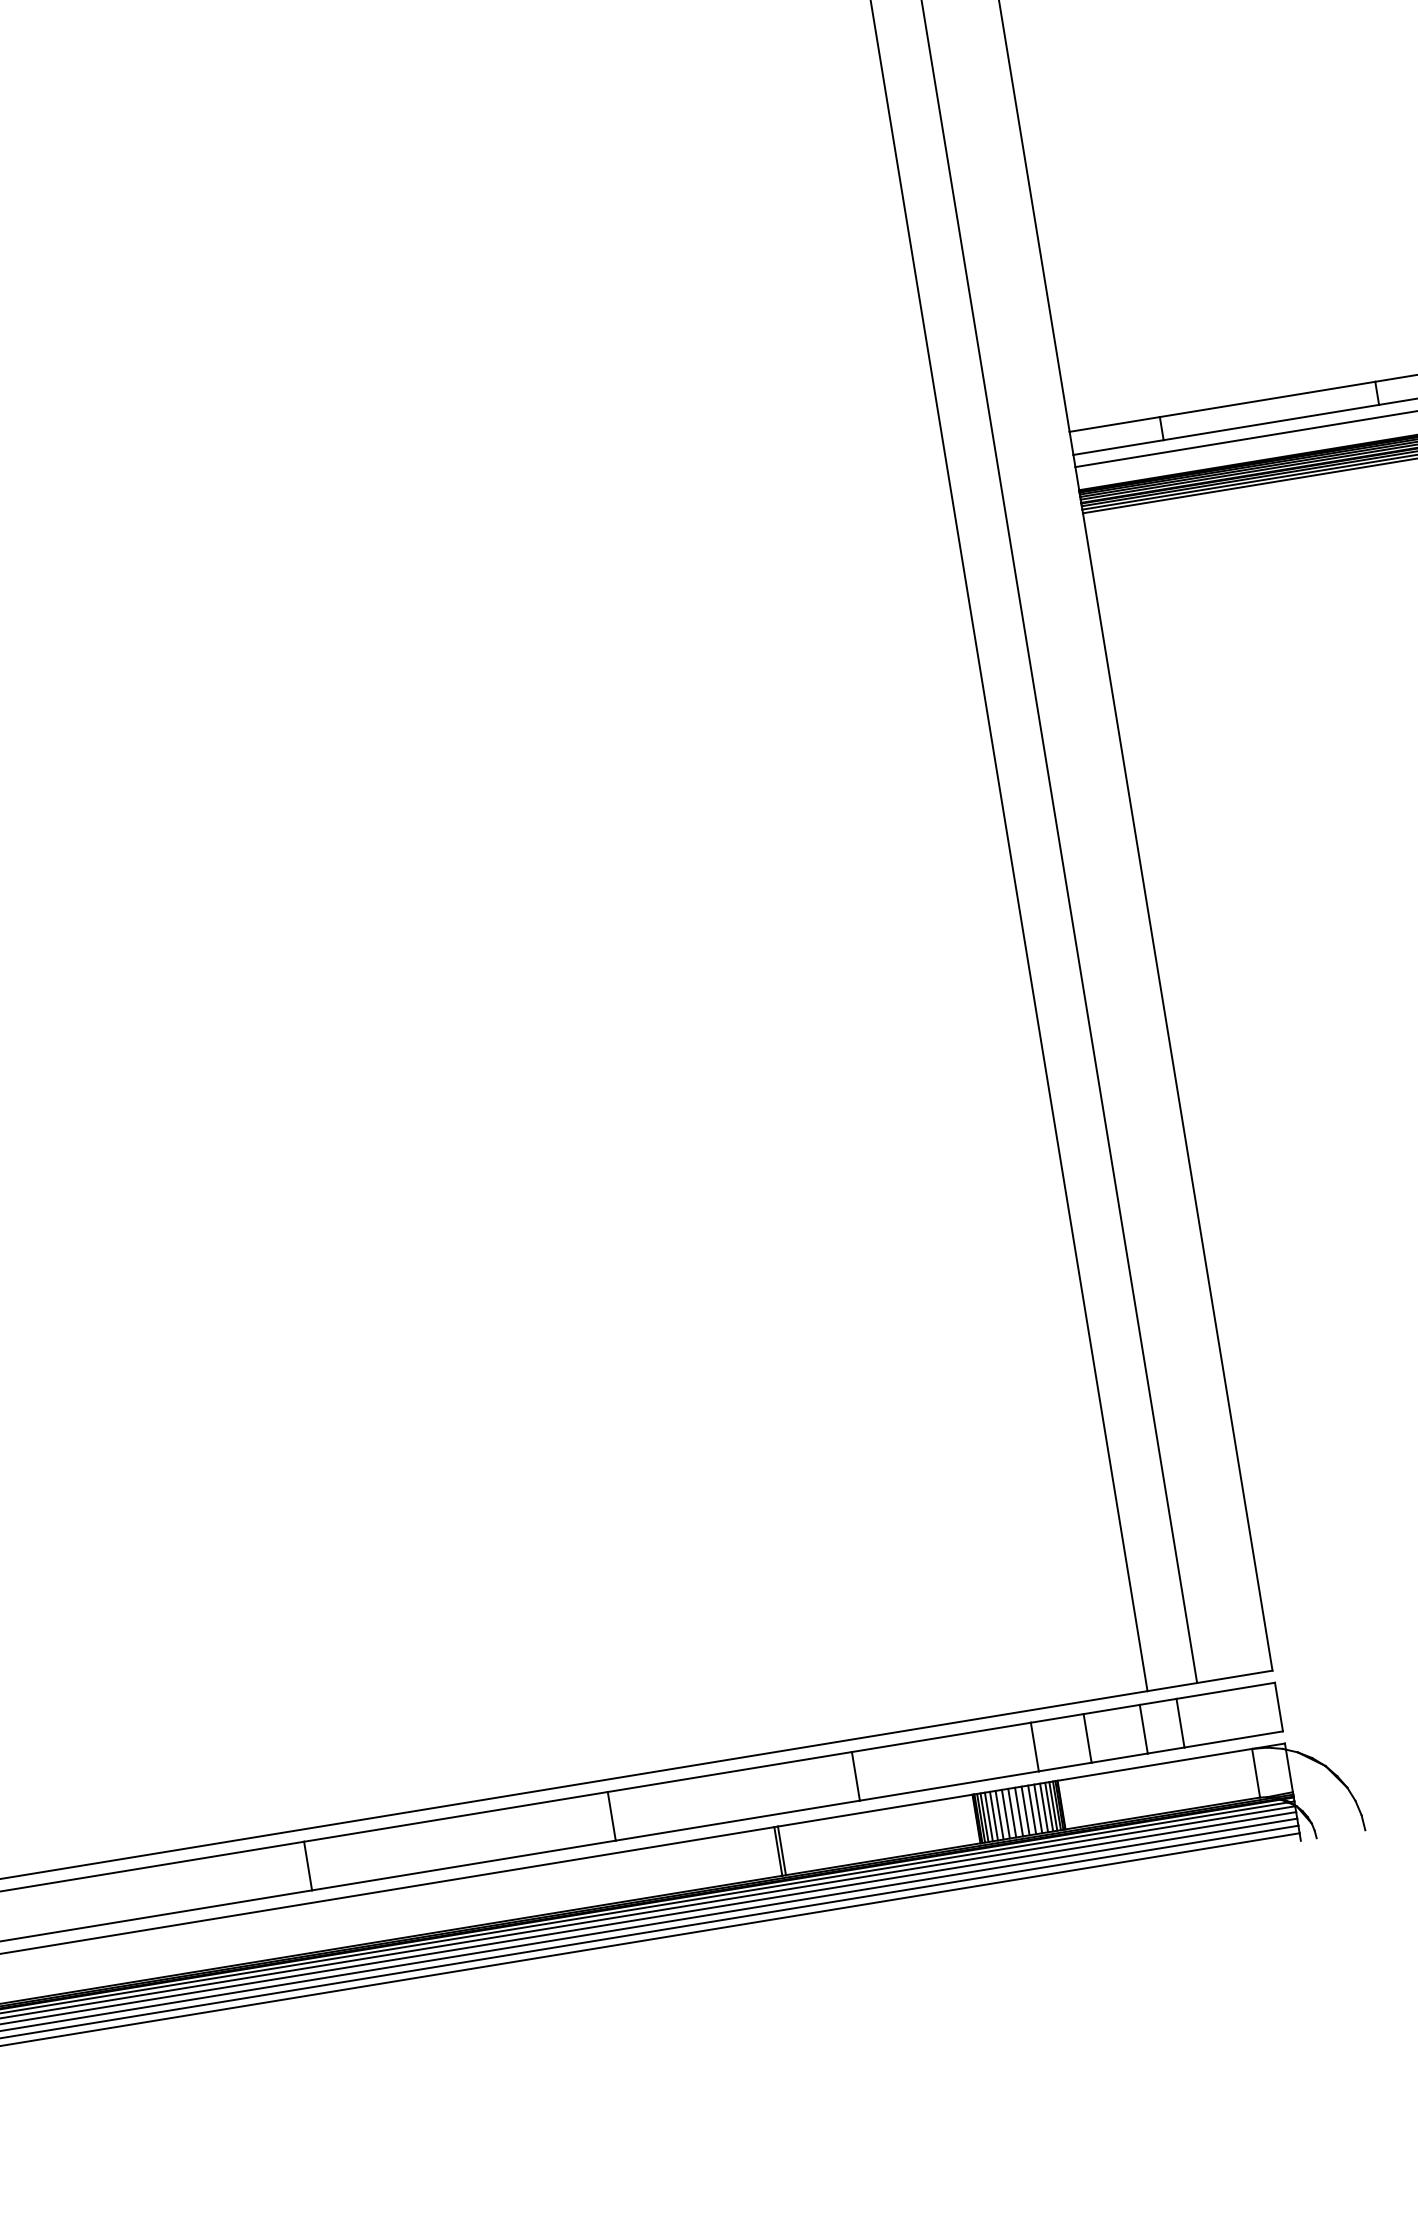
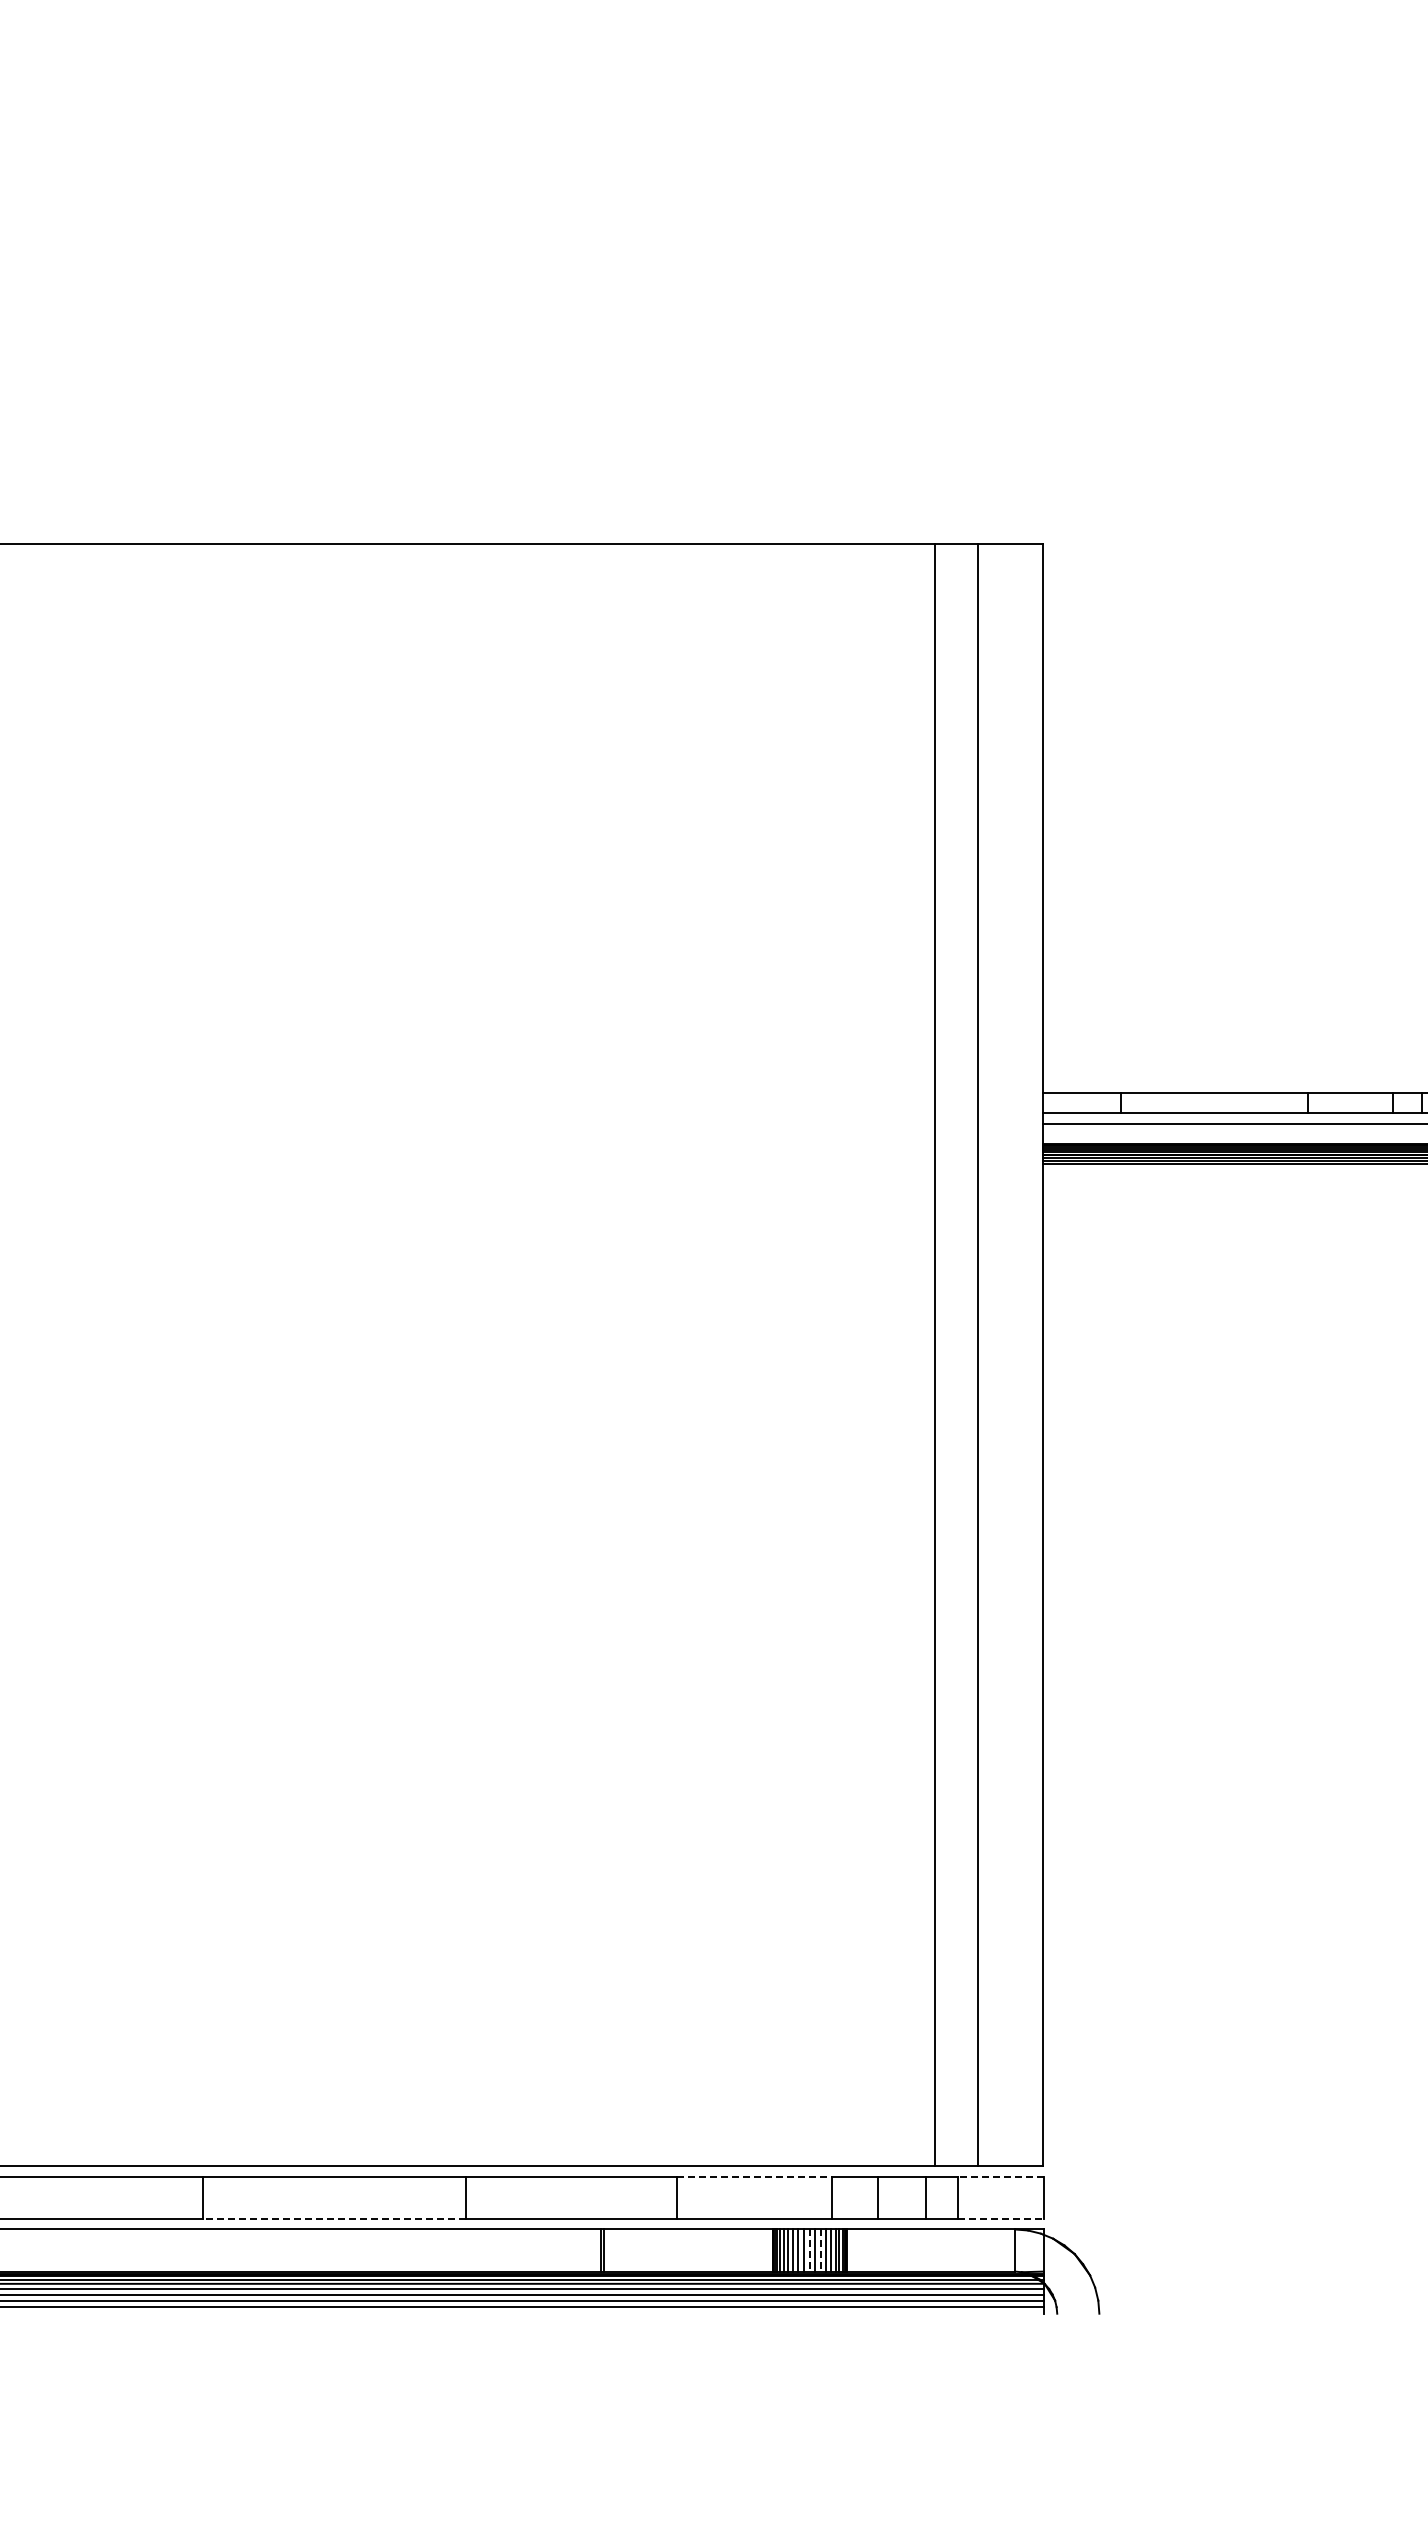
line: (1225, 1690) -> (1000, 2176), solid -> dashed
line: (941, 1737) -> (754, 2176), solid -> dashed
line: (1233, 1739) -> (1000, 2218), solid -> dashed
line: (1032, 1810) -> (821, 2251), solid -> dashed
line: (1018, 1813) -> (809, 2251), solid -> dashed
line: (464, 1864) -> (334, 2218), solid -> dashed

